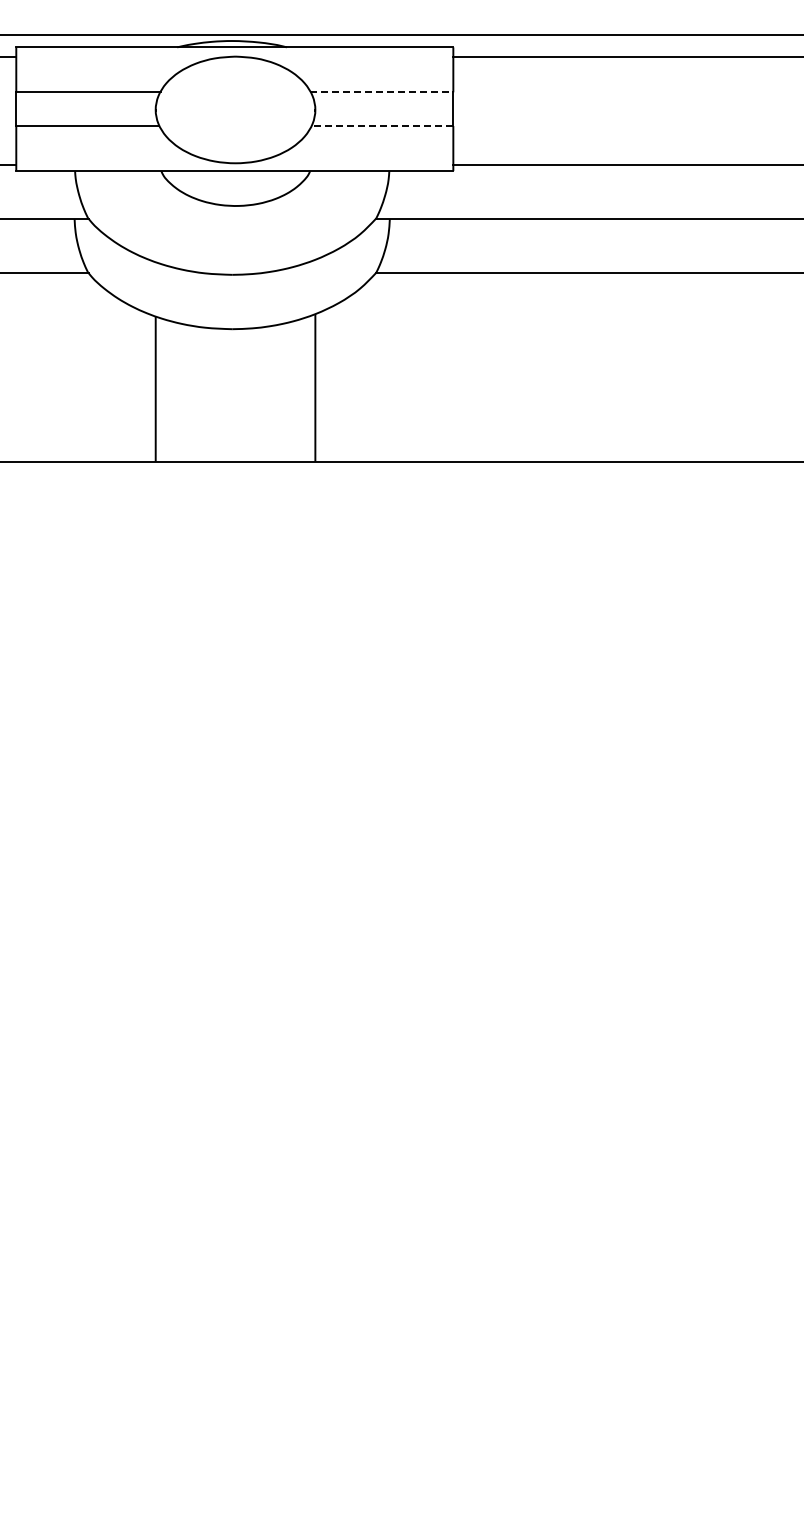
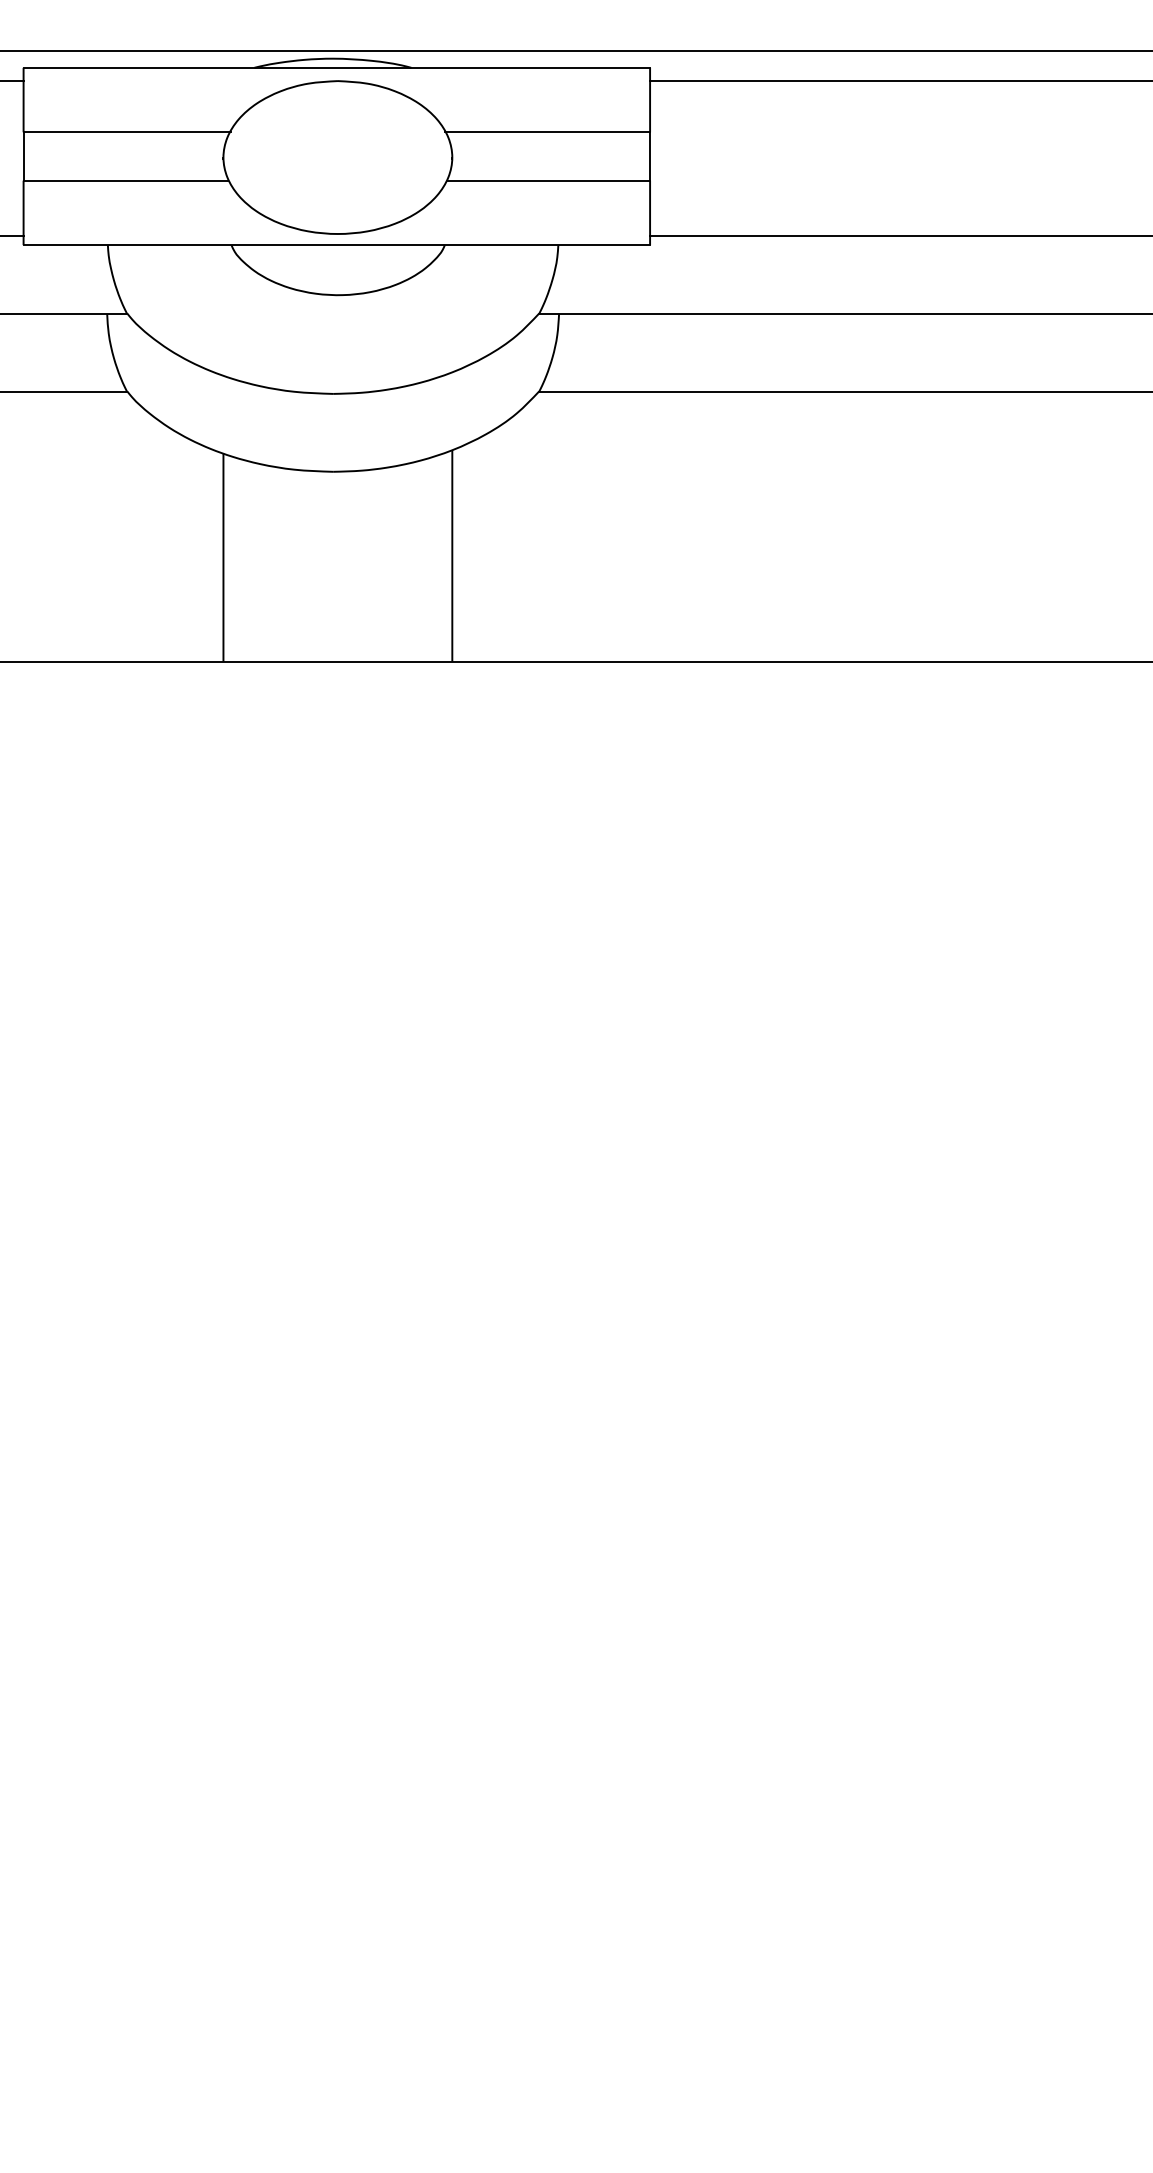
line: (382, 92) -> (548, 132), dashed -> solid
line: (382, 126) -> (548, 181), dashed -> solid

